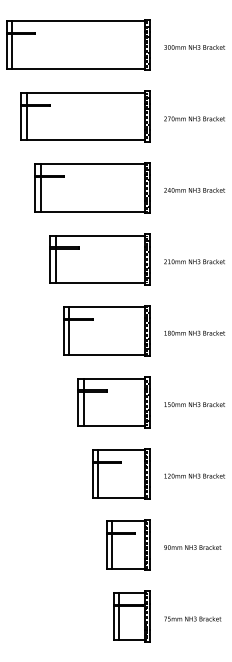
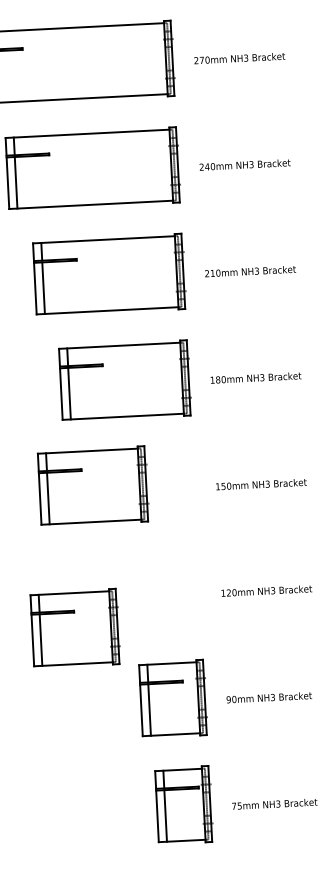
part: (113, 402) -> (92, 486), moved
part: (121, 473) -> (75, 628), moved

